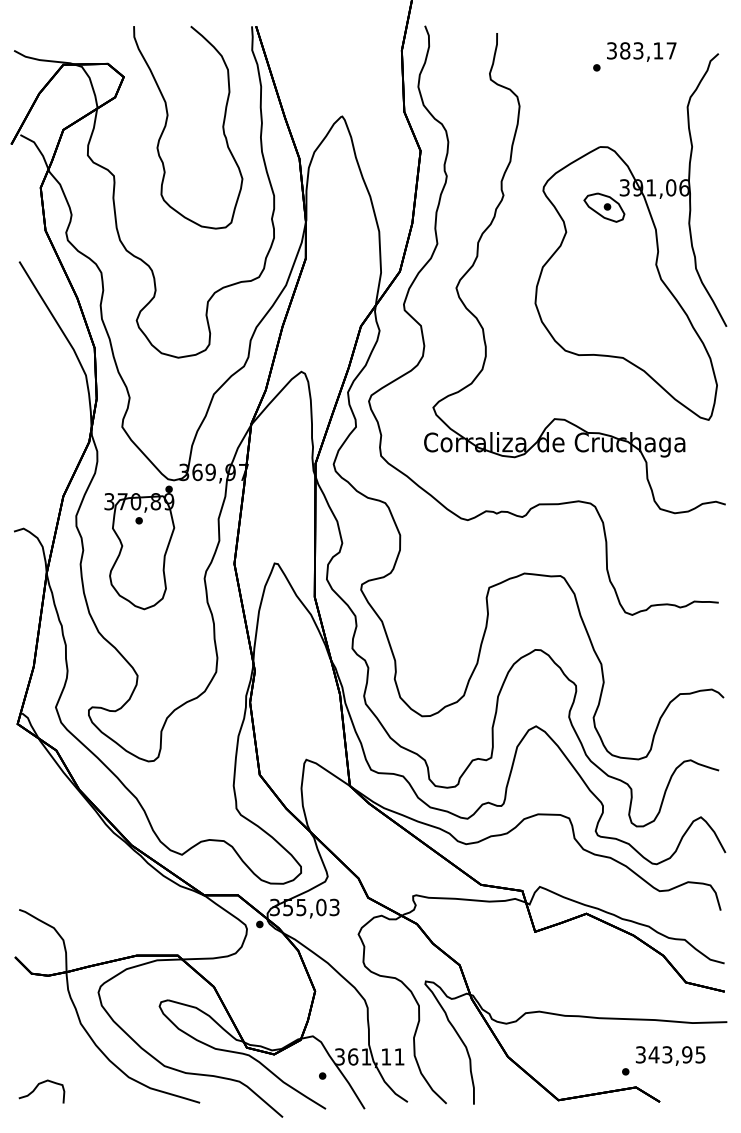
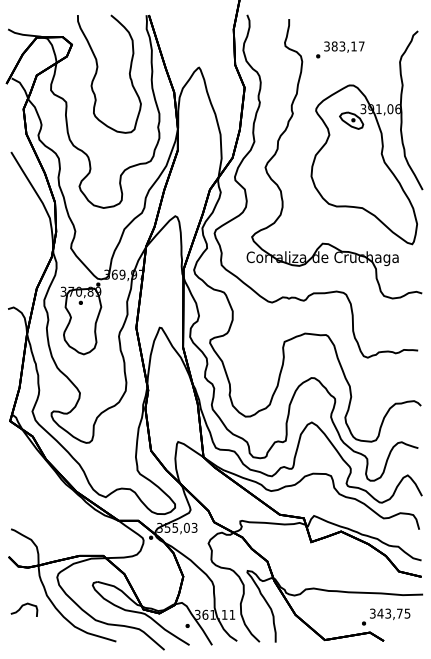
text: (635, 56) -> (340, 49), moved
text: (686, 1054) -> (399, 613), 343,95 -> 343,75
curve: (38, 1087) -> (22, 607), moved

